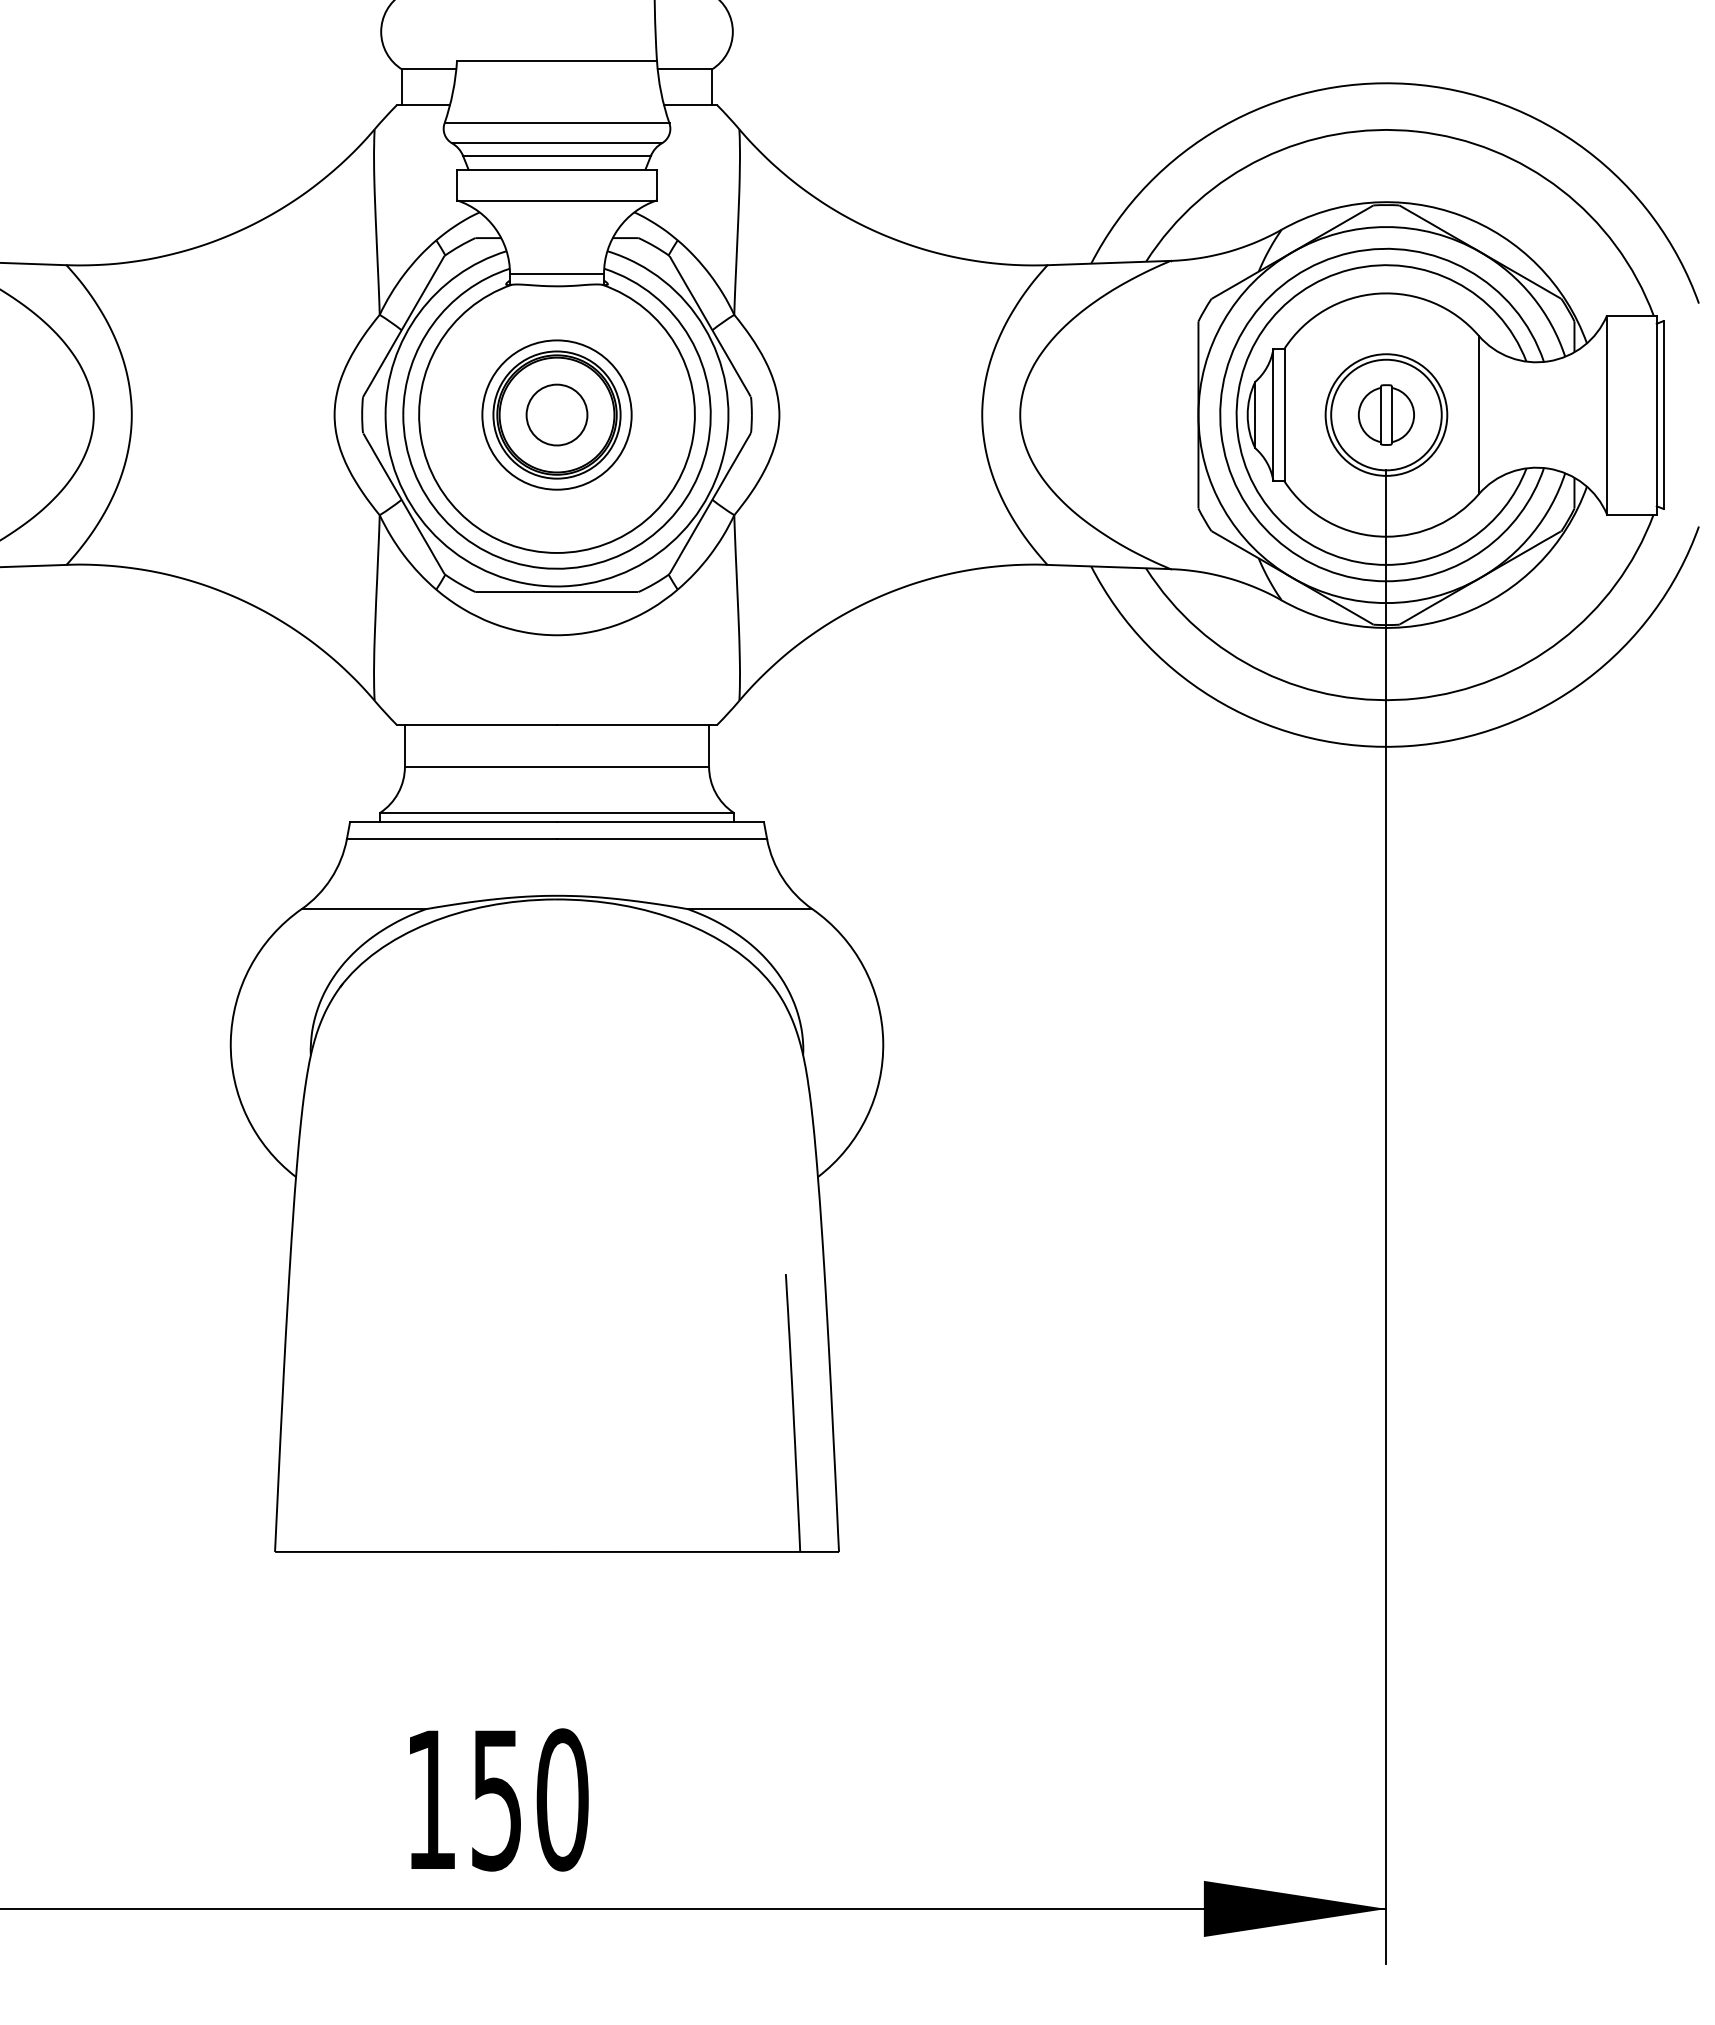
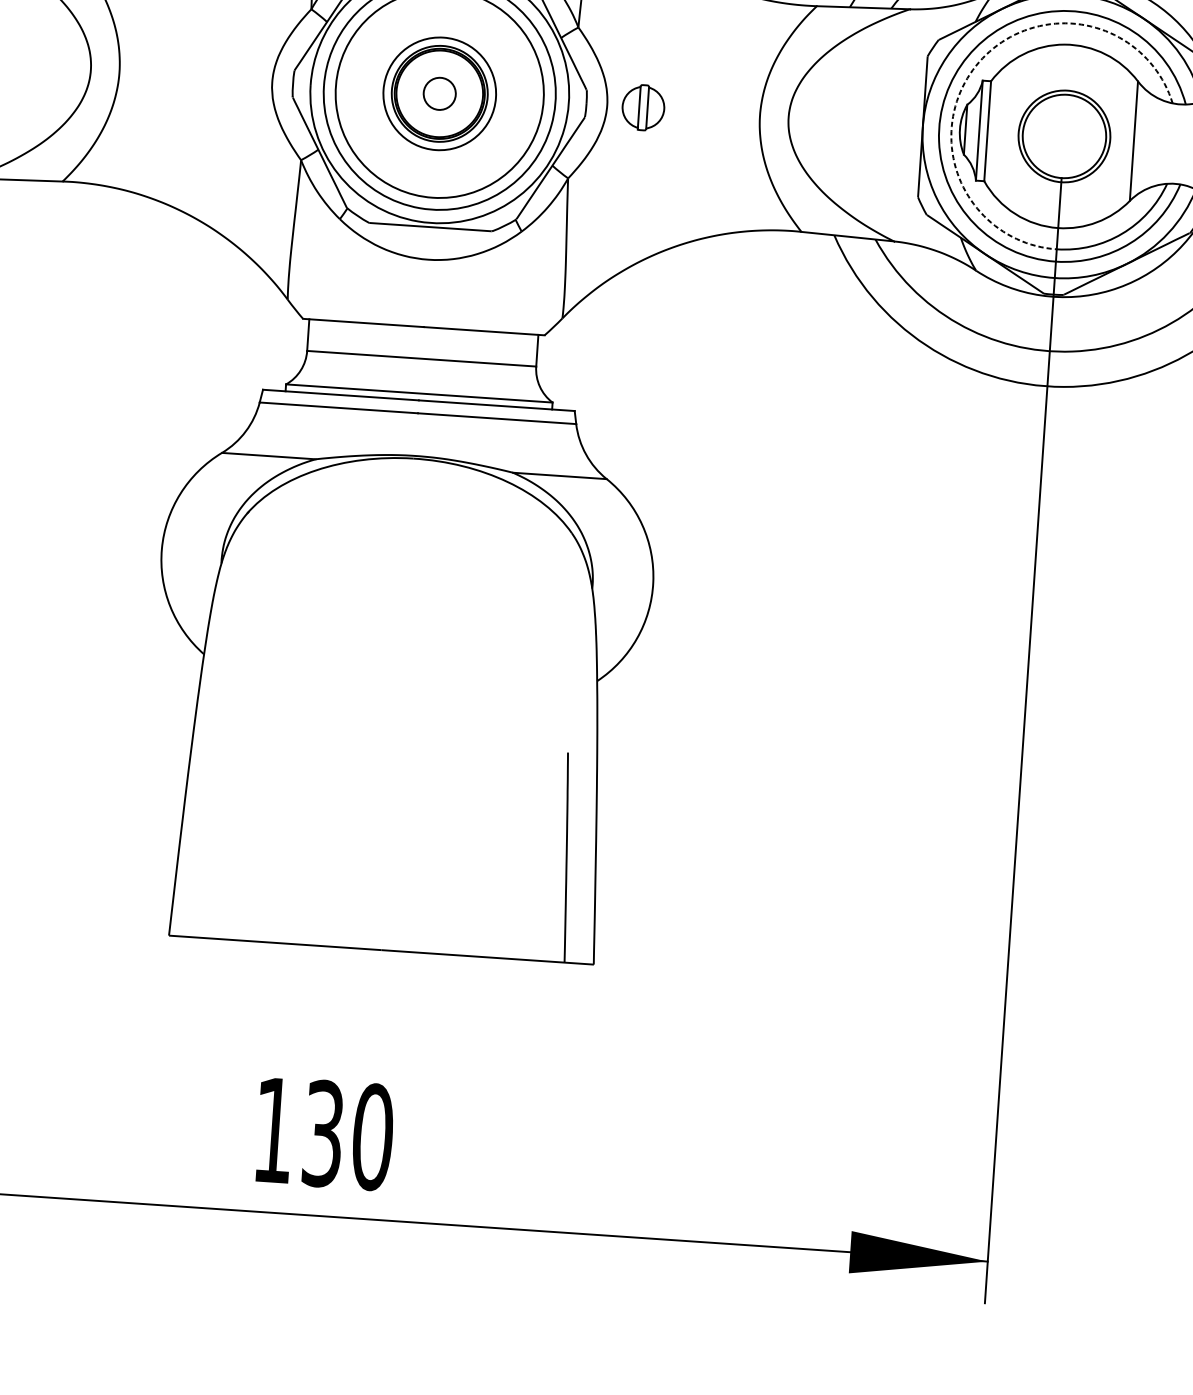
arc: (1263, 330) -> (976, 66), solid -> dashed
circle: (556, 414) -> (439, 93), size x0.7
part: (1385, 414) -> (642, 107), moved
text: (496, 1799) -> (323, 1133), 150 -> 130

